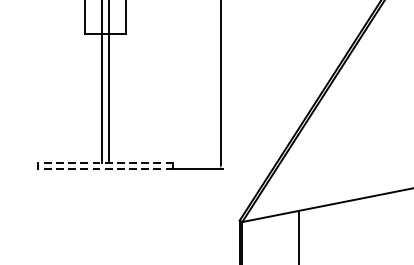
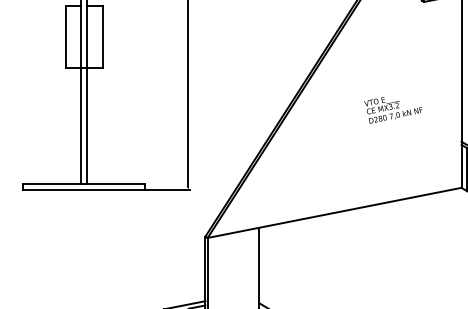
line: (104, 162) -> (83, 184), dashed -> solid
line: (104, 169) -> (83, 190), dashed -> solid

